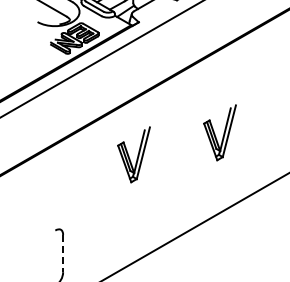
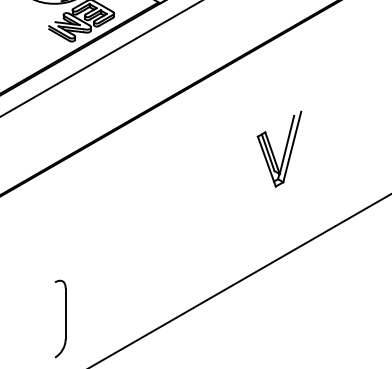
part: (133, 154) -> (161, 178), removed
line: (63, 253) -> (66, 313), dashed -> solid

